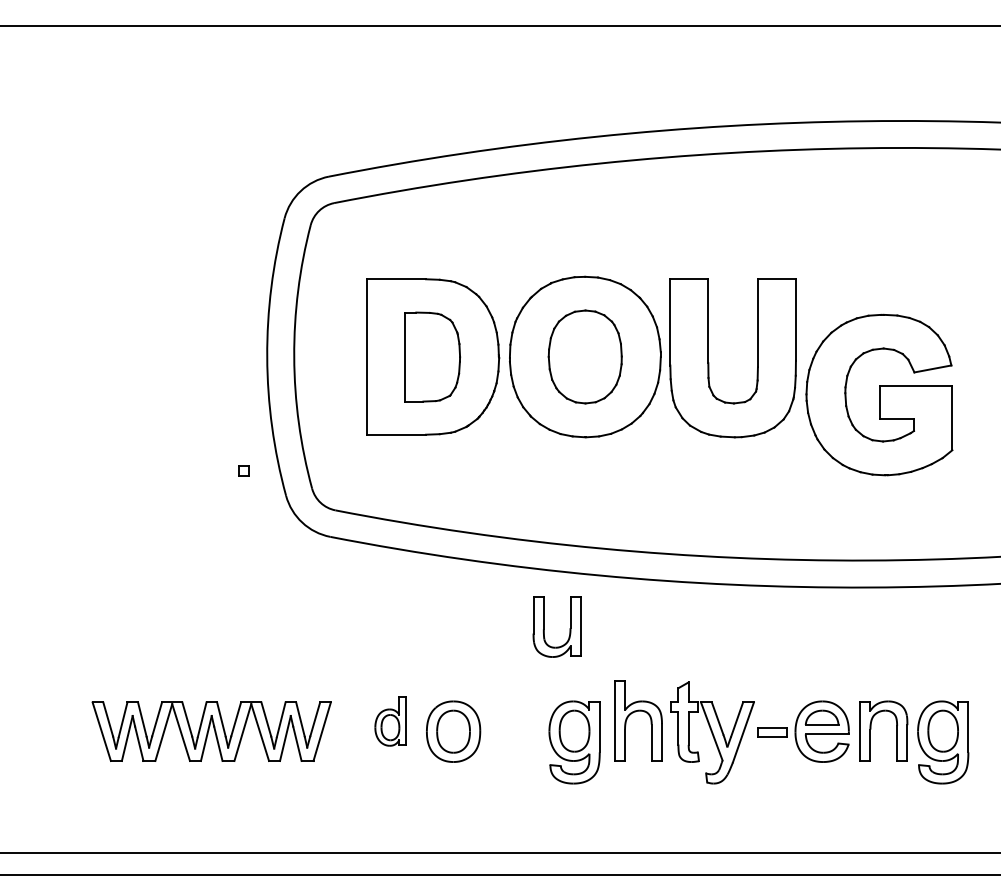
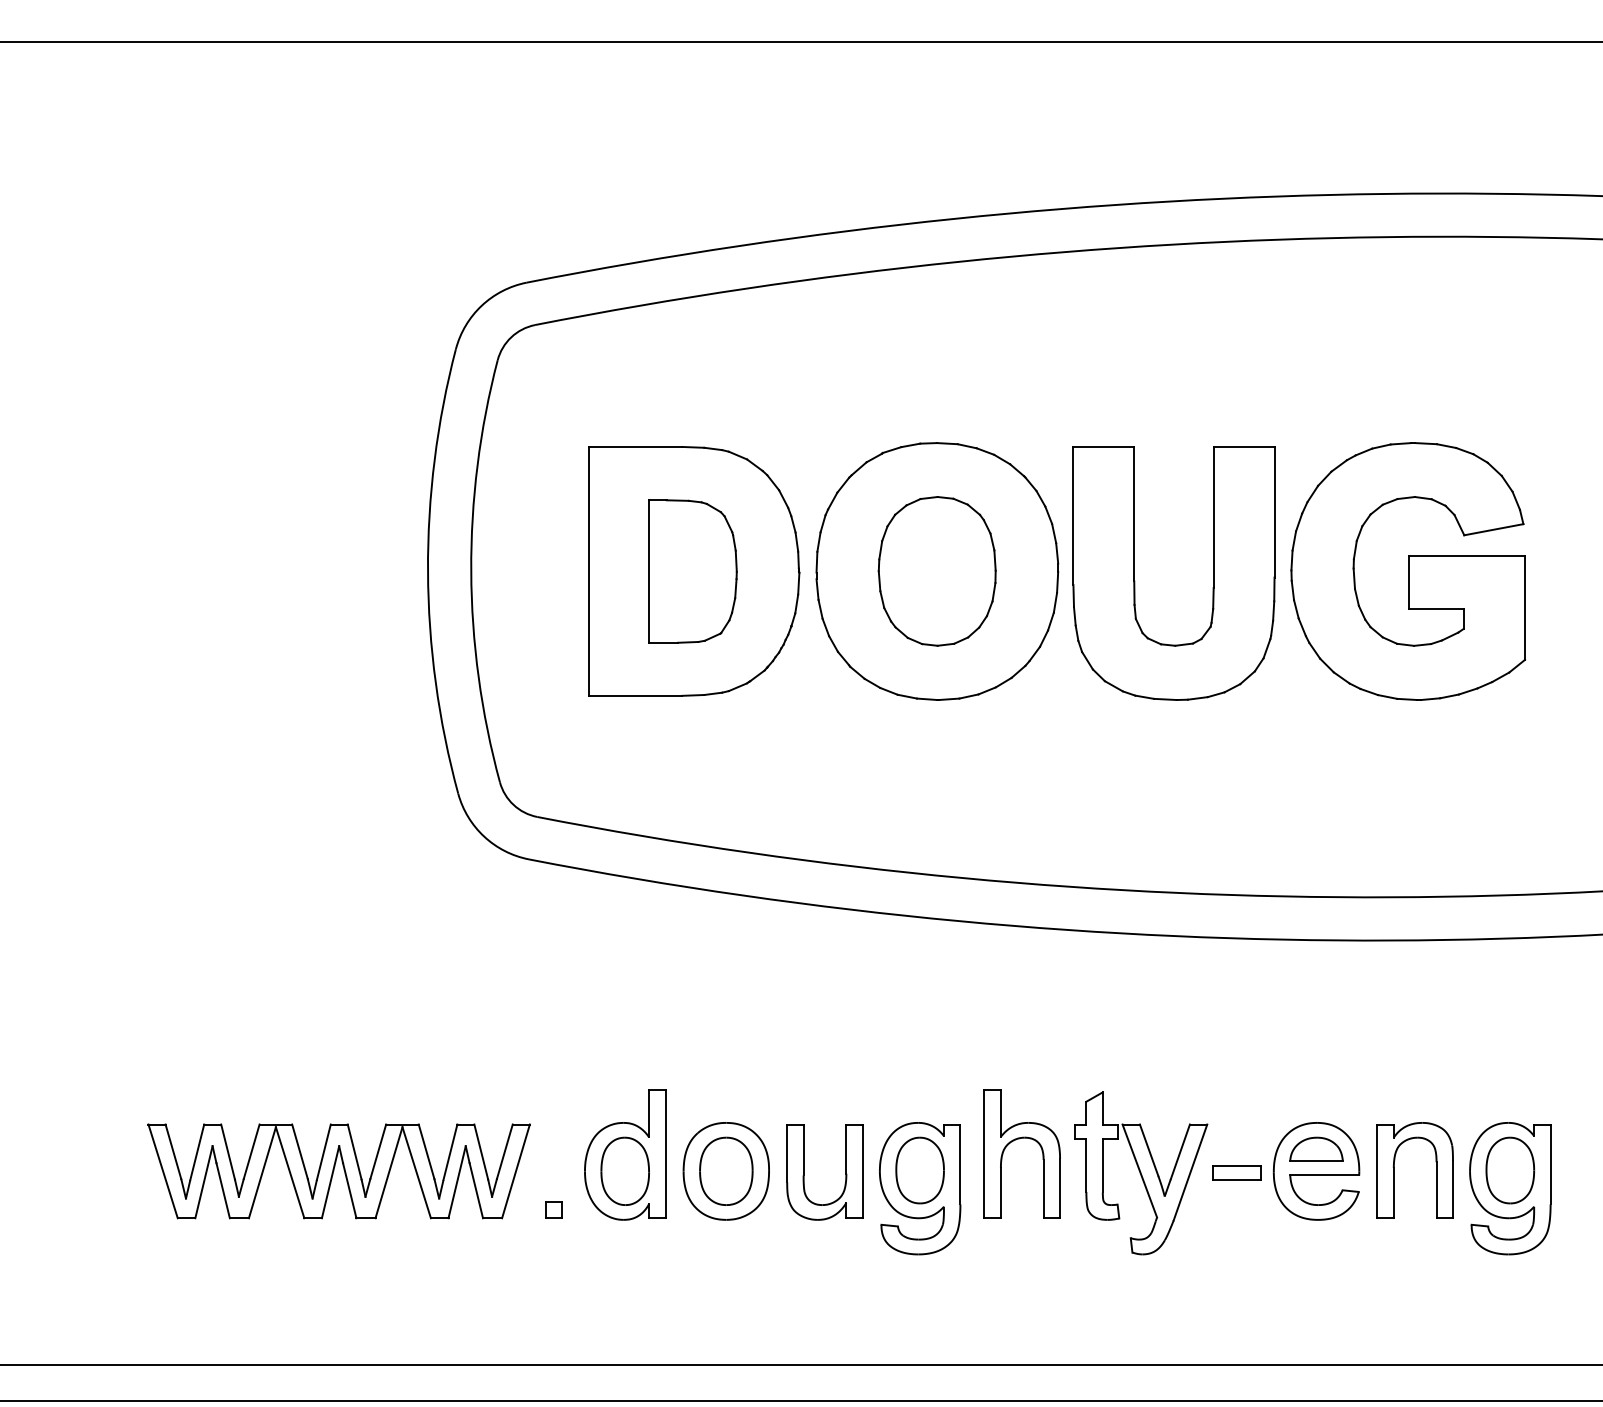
part: (879, 394) -> (1408, 570), moved
part: (243, 470) -> (553, 1209), moved
part: (544, 626) -> (804, 1171), moved
part: (390, 721) -> (625, 1155), size x1.67

